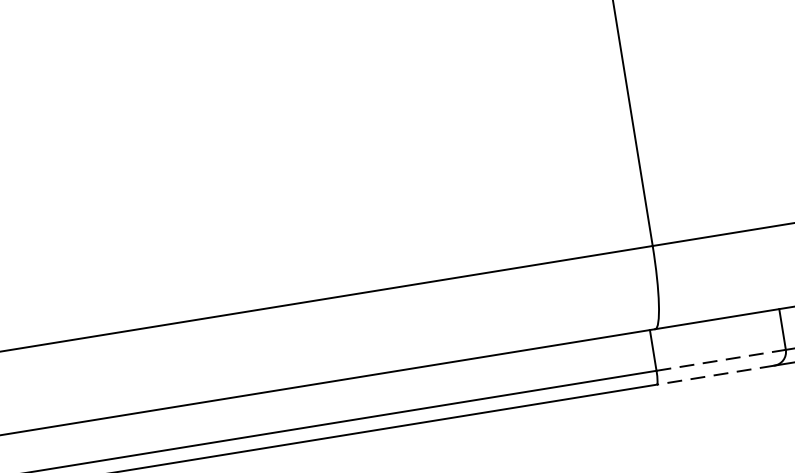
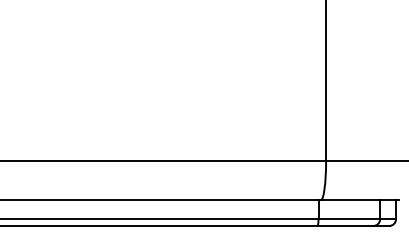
line: (721, 360) -> (349, 219), dashed -> solid
line: (715, 374) -> (345, 225), dashed -> solid

